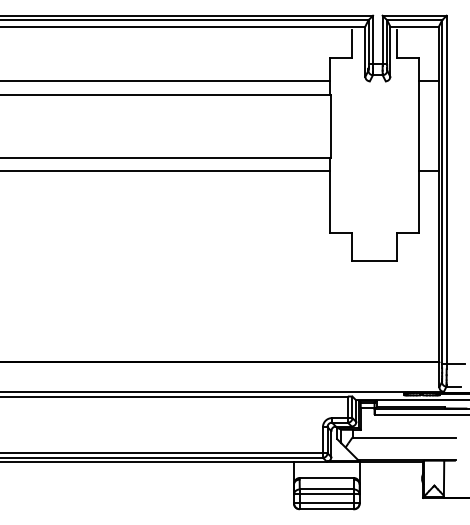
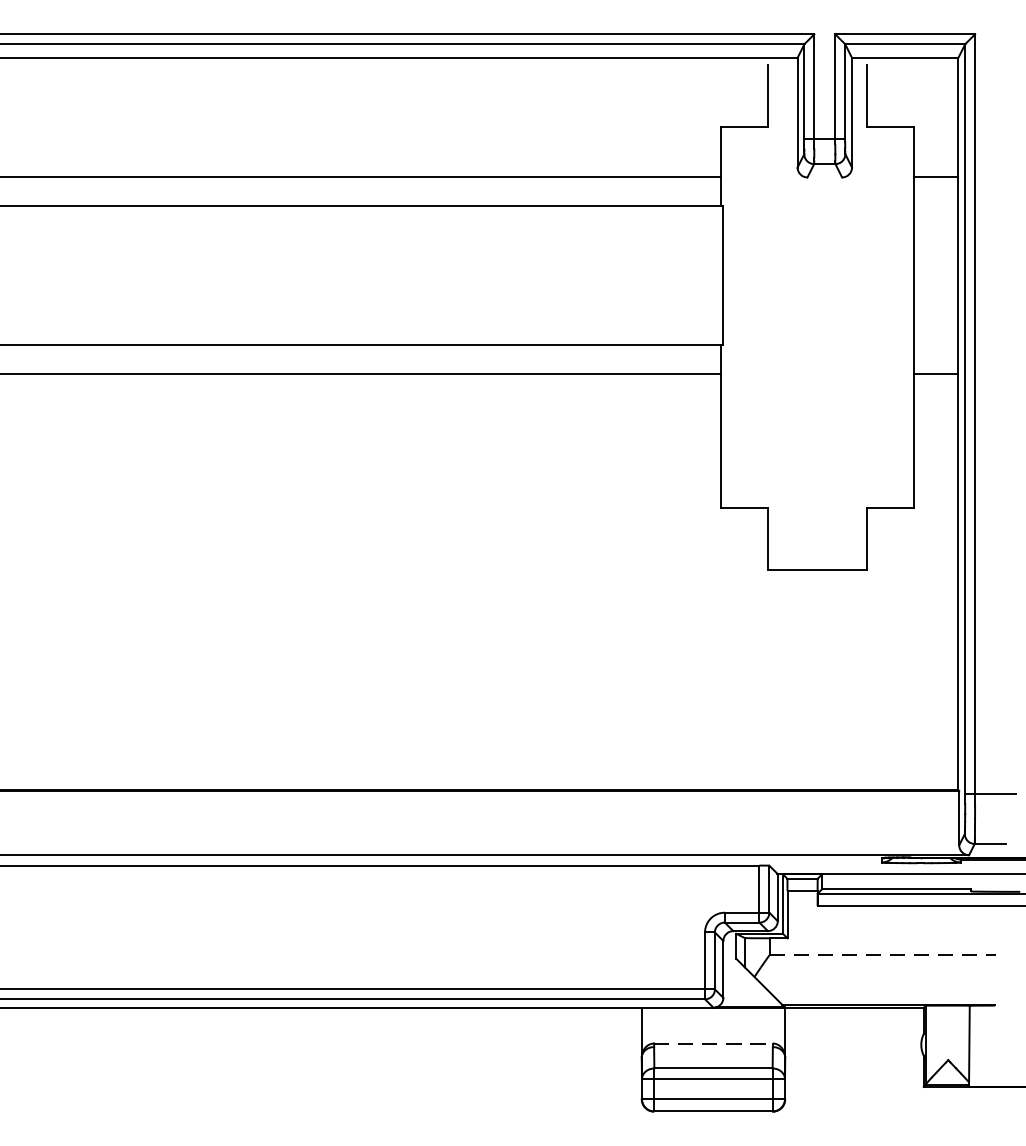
line: (404, 437) -> (883, 955), solid -> dashed
line: (327, 478) -> (714, 1044), solid -> dashed

